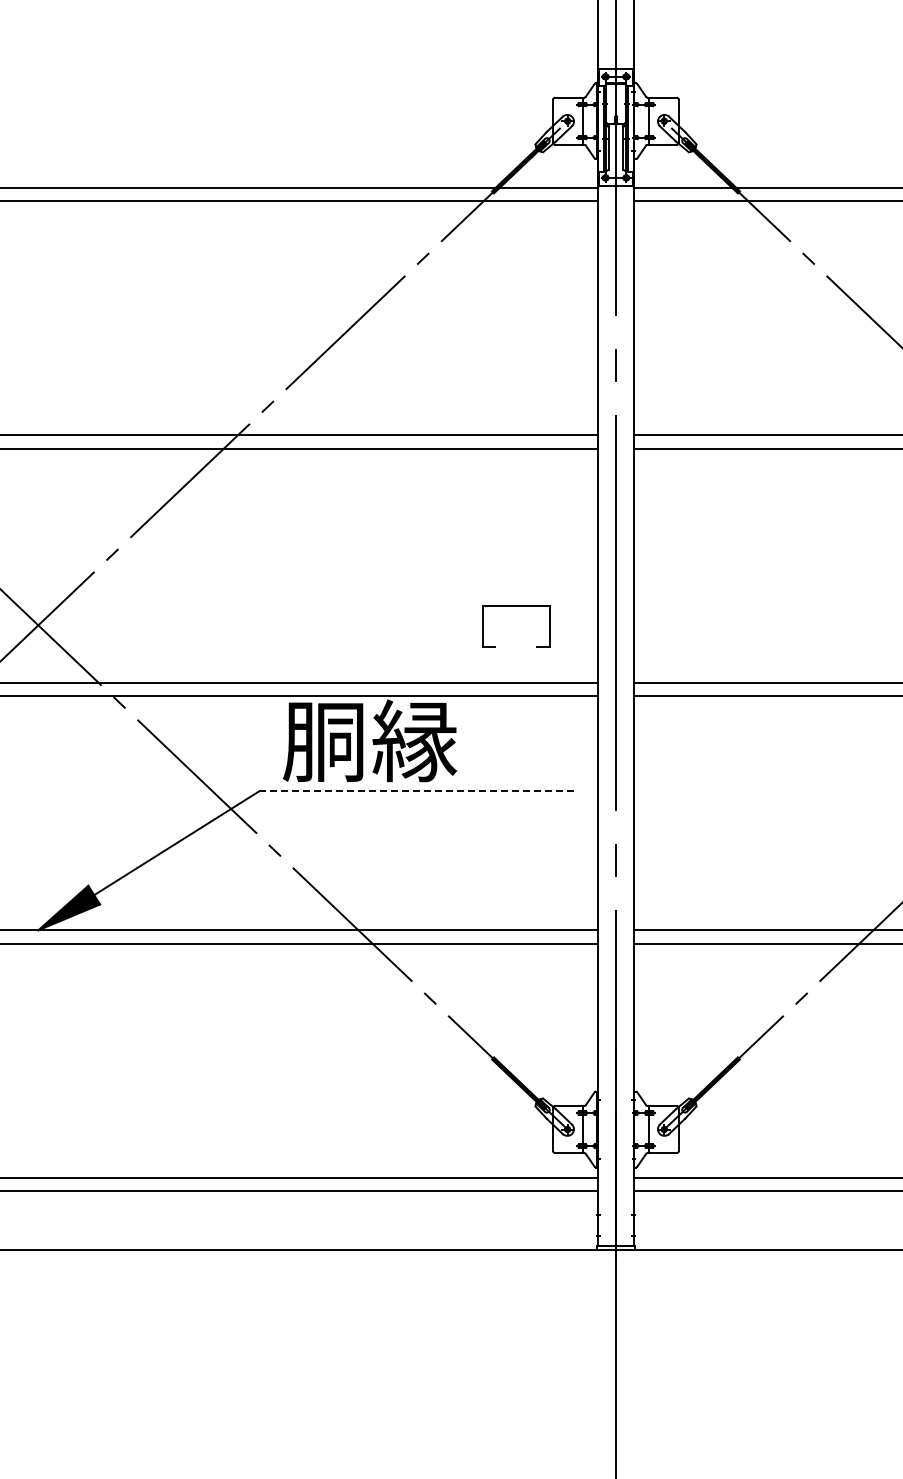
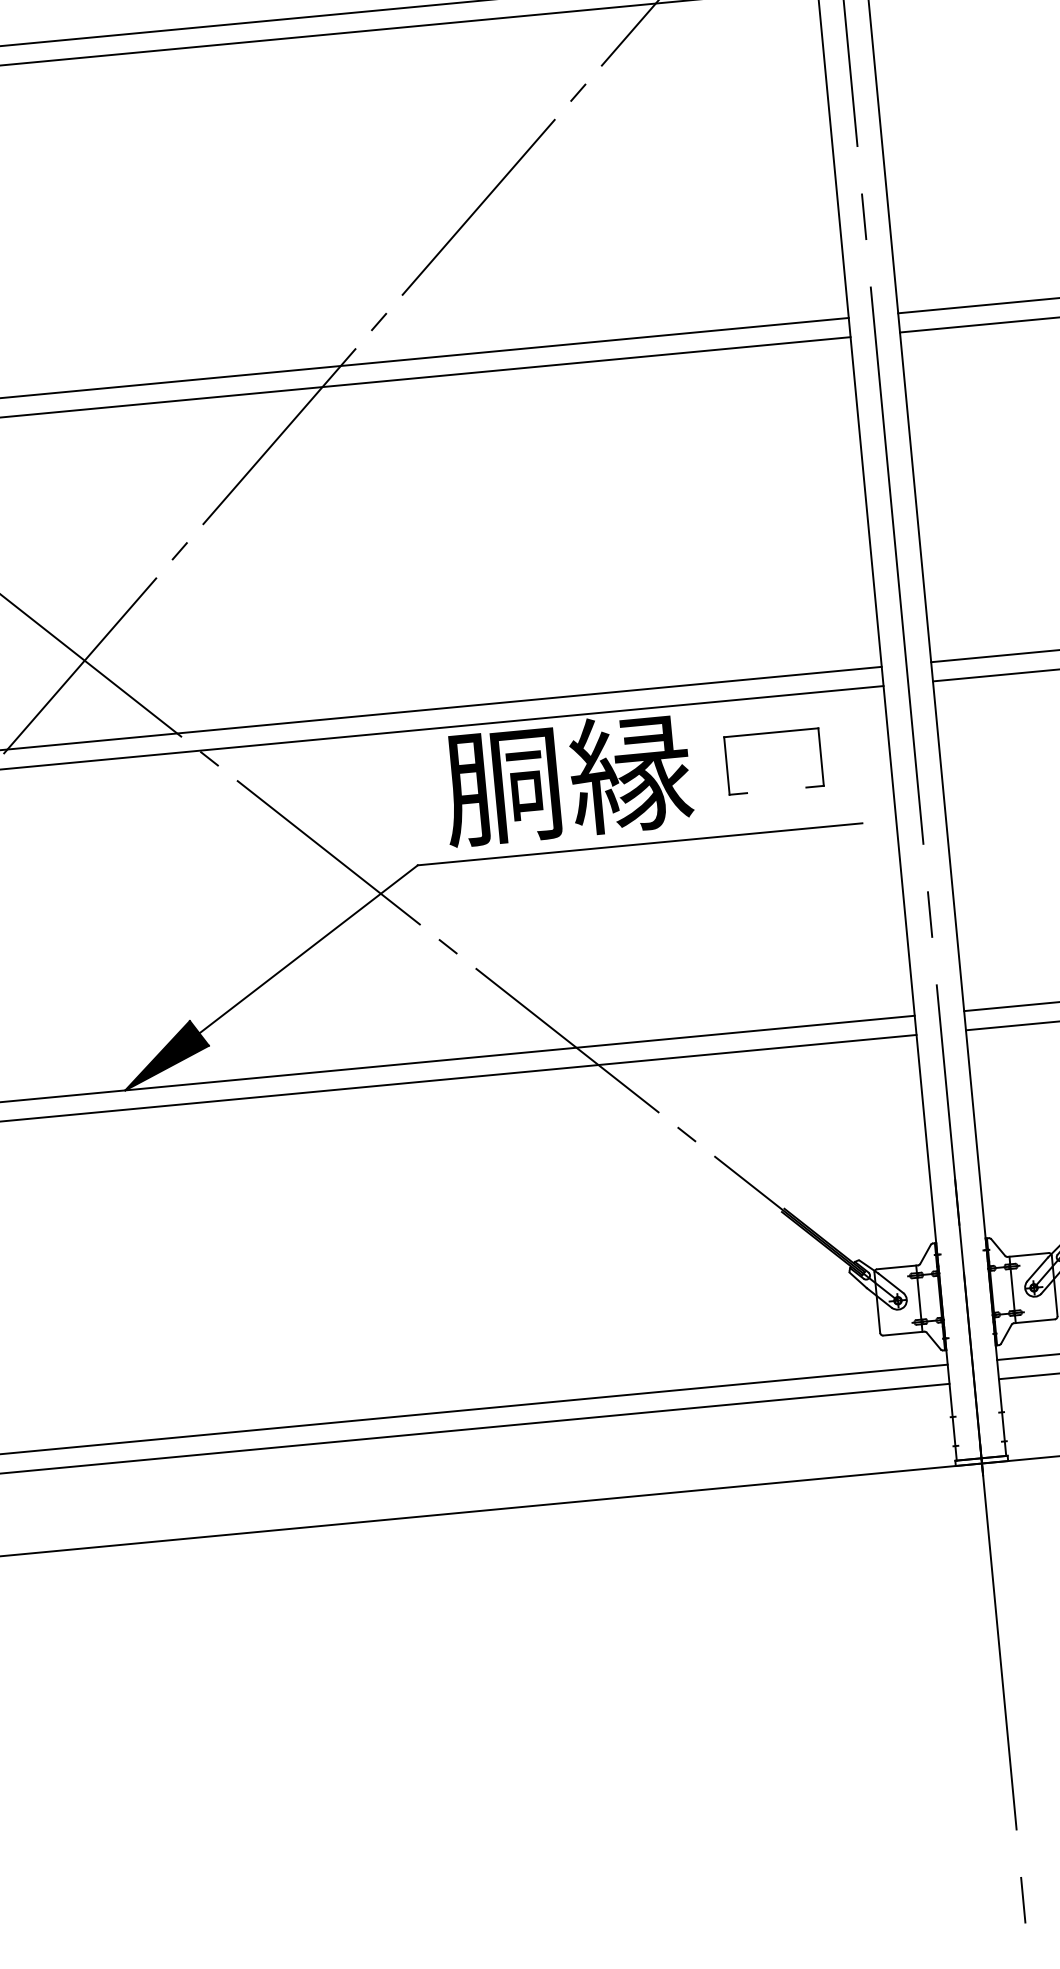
part: (516, 606) -> (771, 733), moved
line: (416, 791) -> (639, 844), dashed -> solid

